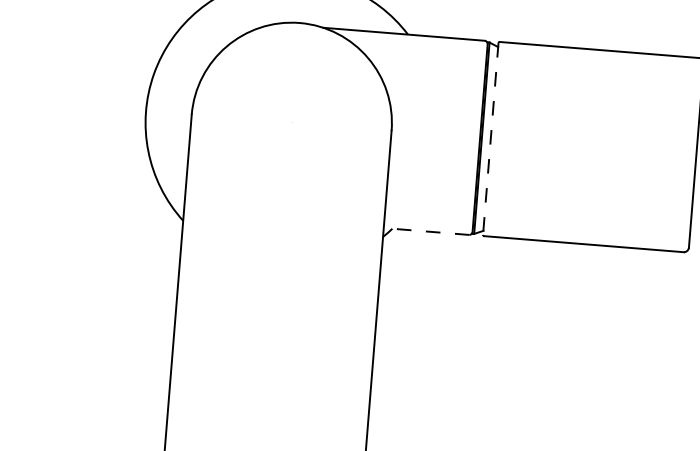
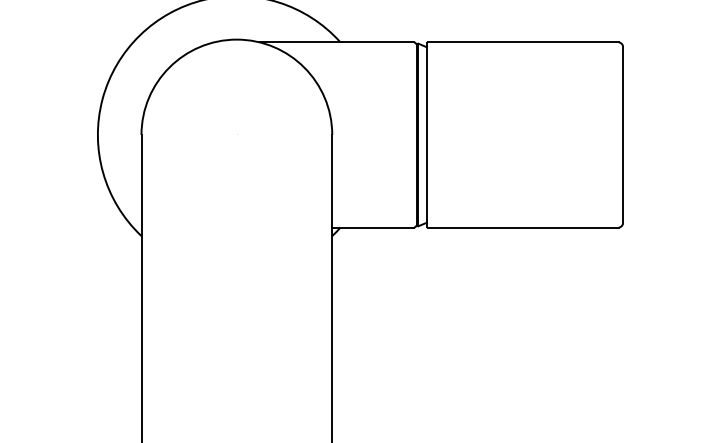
line: (490, 139) -> (426, 135), dashed -> solid
line: (427, 231) -> (373, 227), dashed -> solid

